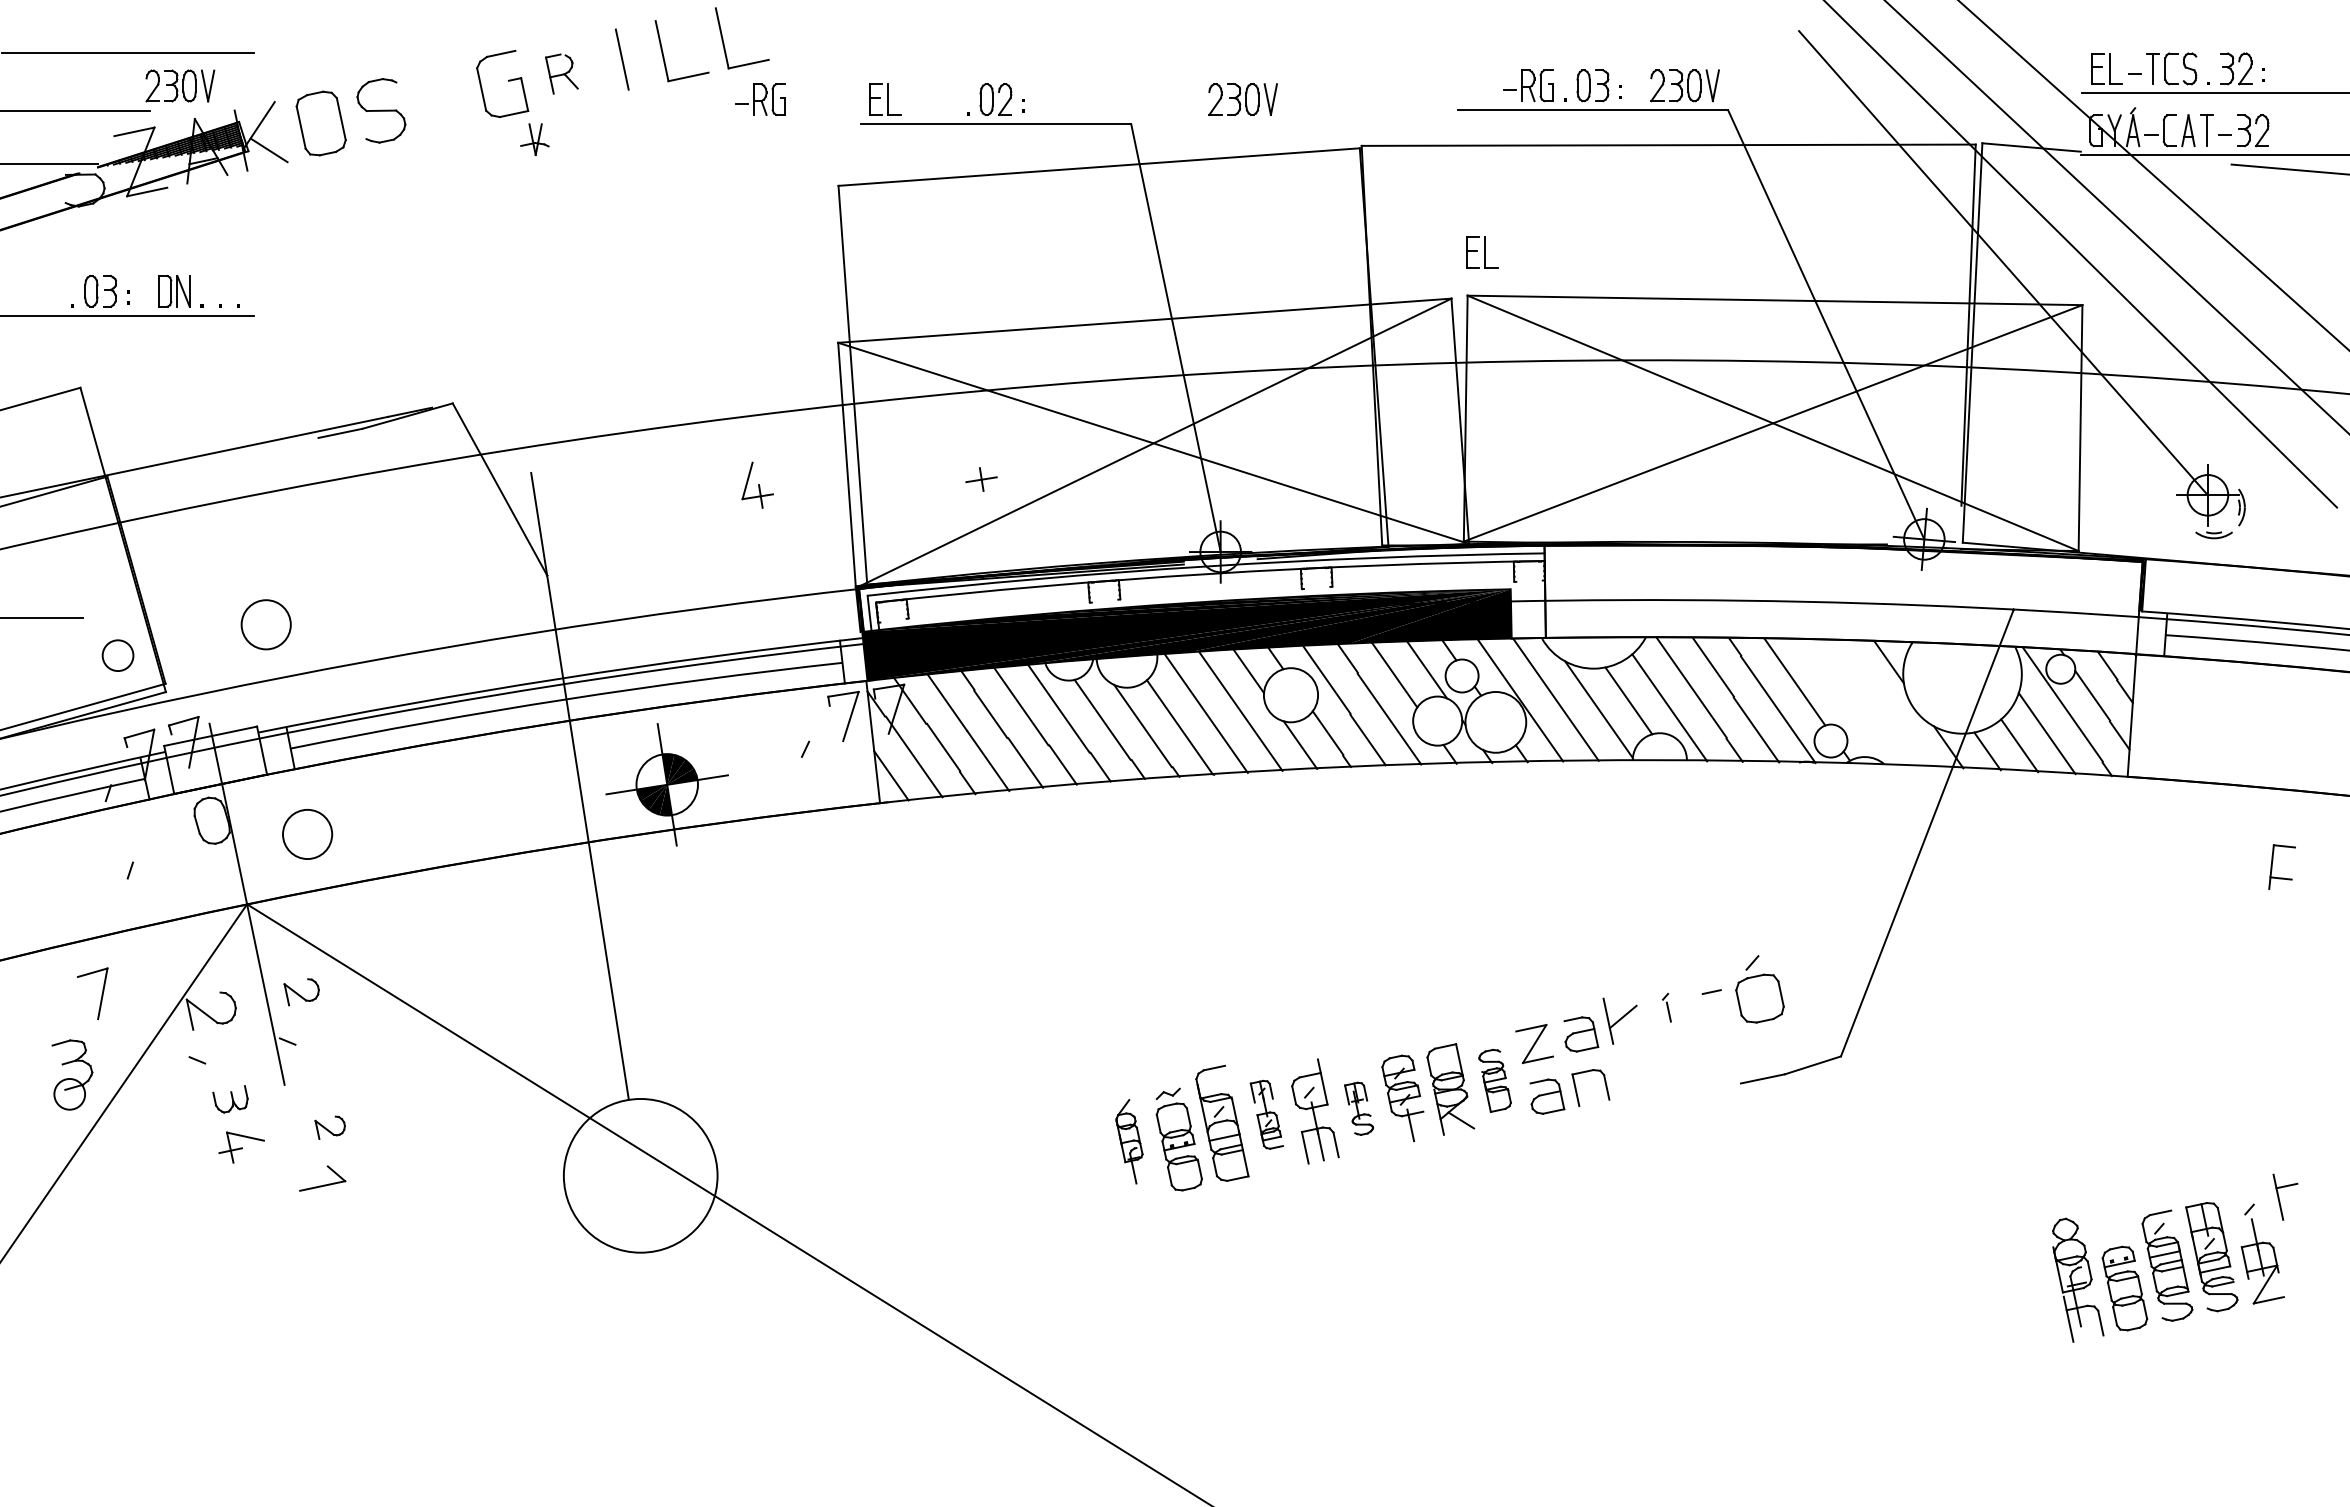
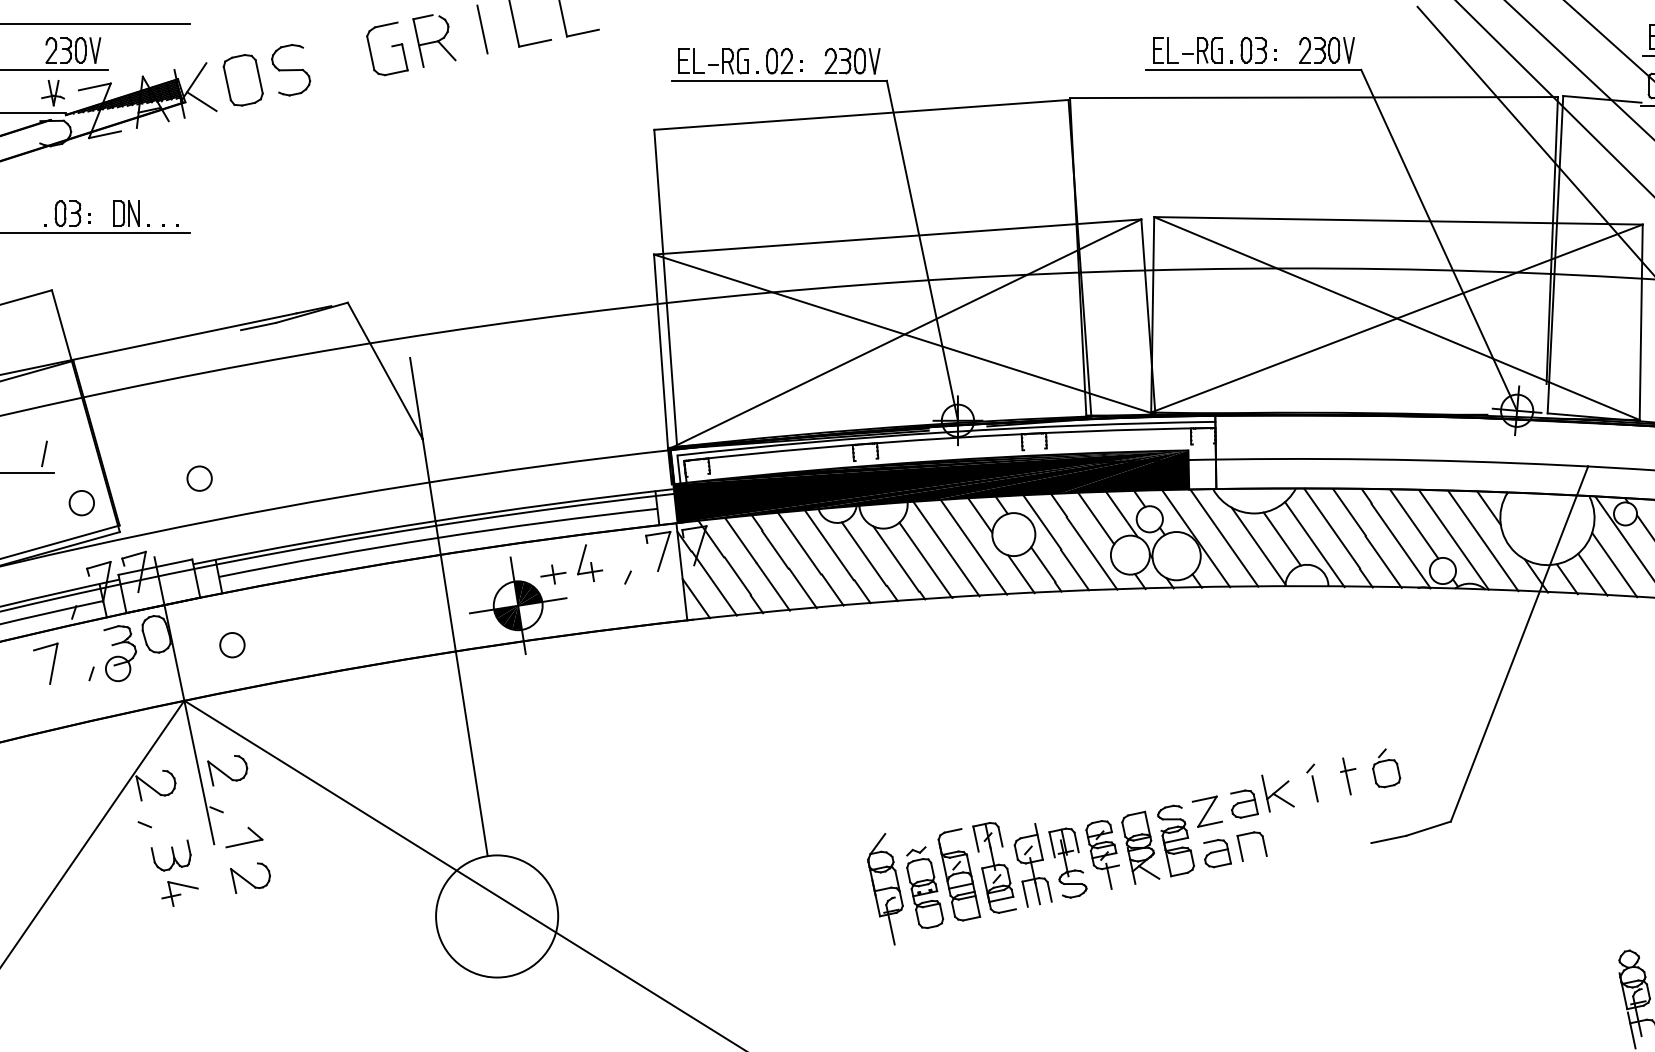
part: (561, 73) -> (434, 40), size x1.67
part: (180, 85) -> (73, 50), moved
part: (760, 99) -> (728, 61), moved
part: (1242, 99) -> (852, 61), moved
part: (534, 139) -> (52, 92), moved
part: (1482, 252) -> (1166, 50), moved
part: (981, 479) -> (553, 574), moved
part: (757, 484) -> (589, 562), moved
line: (71, 593) -> (44, 453), added
circle: (266, 624) -> (199, 478), size x0.62
line: (1844, 701) -> (1453, 539), added
line: (1881, 703) -> (1483, 541), added
circle: (307, 834) -> (232, 645), size x0.62
part: (1760, 989) -> (1386, 768), size x0.71
part: (301, 991) -> (227, 769), size x1.43
part: (101, 994) -> (52, 664), moved
line: (1710, 999) -> (1347, 776), added
part: (1666, 1007) -> (1312, 782), size x1.67
line: (1630, 1029) -> (1283, 800), added
part: (72, 1074) -> (120, 653), moved
part: (1494, 1080) -> (1175, 840), size x1.43
part: (230, 1099) -> (171, 855), size x1.43
part: (1358, 1108) -> (1067, 862), size x1.67
part: (1266, 1114) -> (994, 867), size x1.67
part: (329, 1127) -> (249, 878), size x1.67
part: (1129, 1141) -> (885, 889), size x1.67
part: (323, 1184) -> (245, 842), moved

